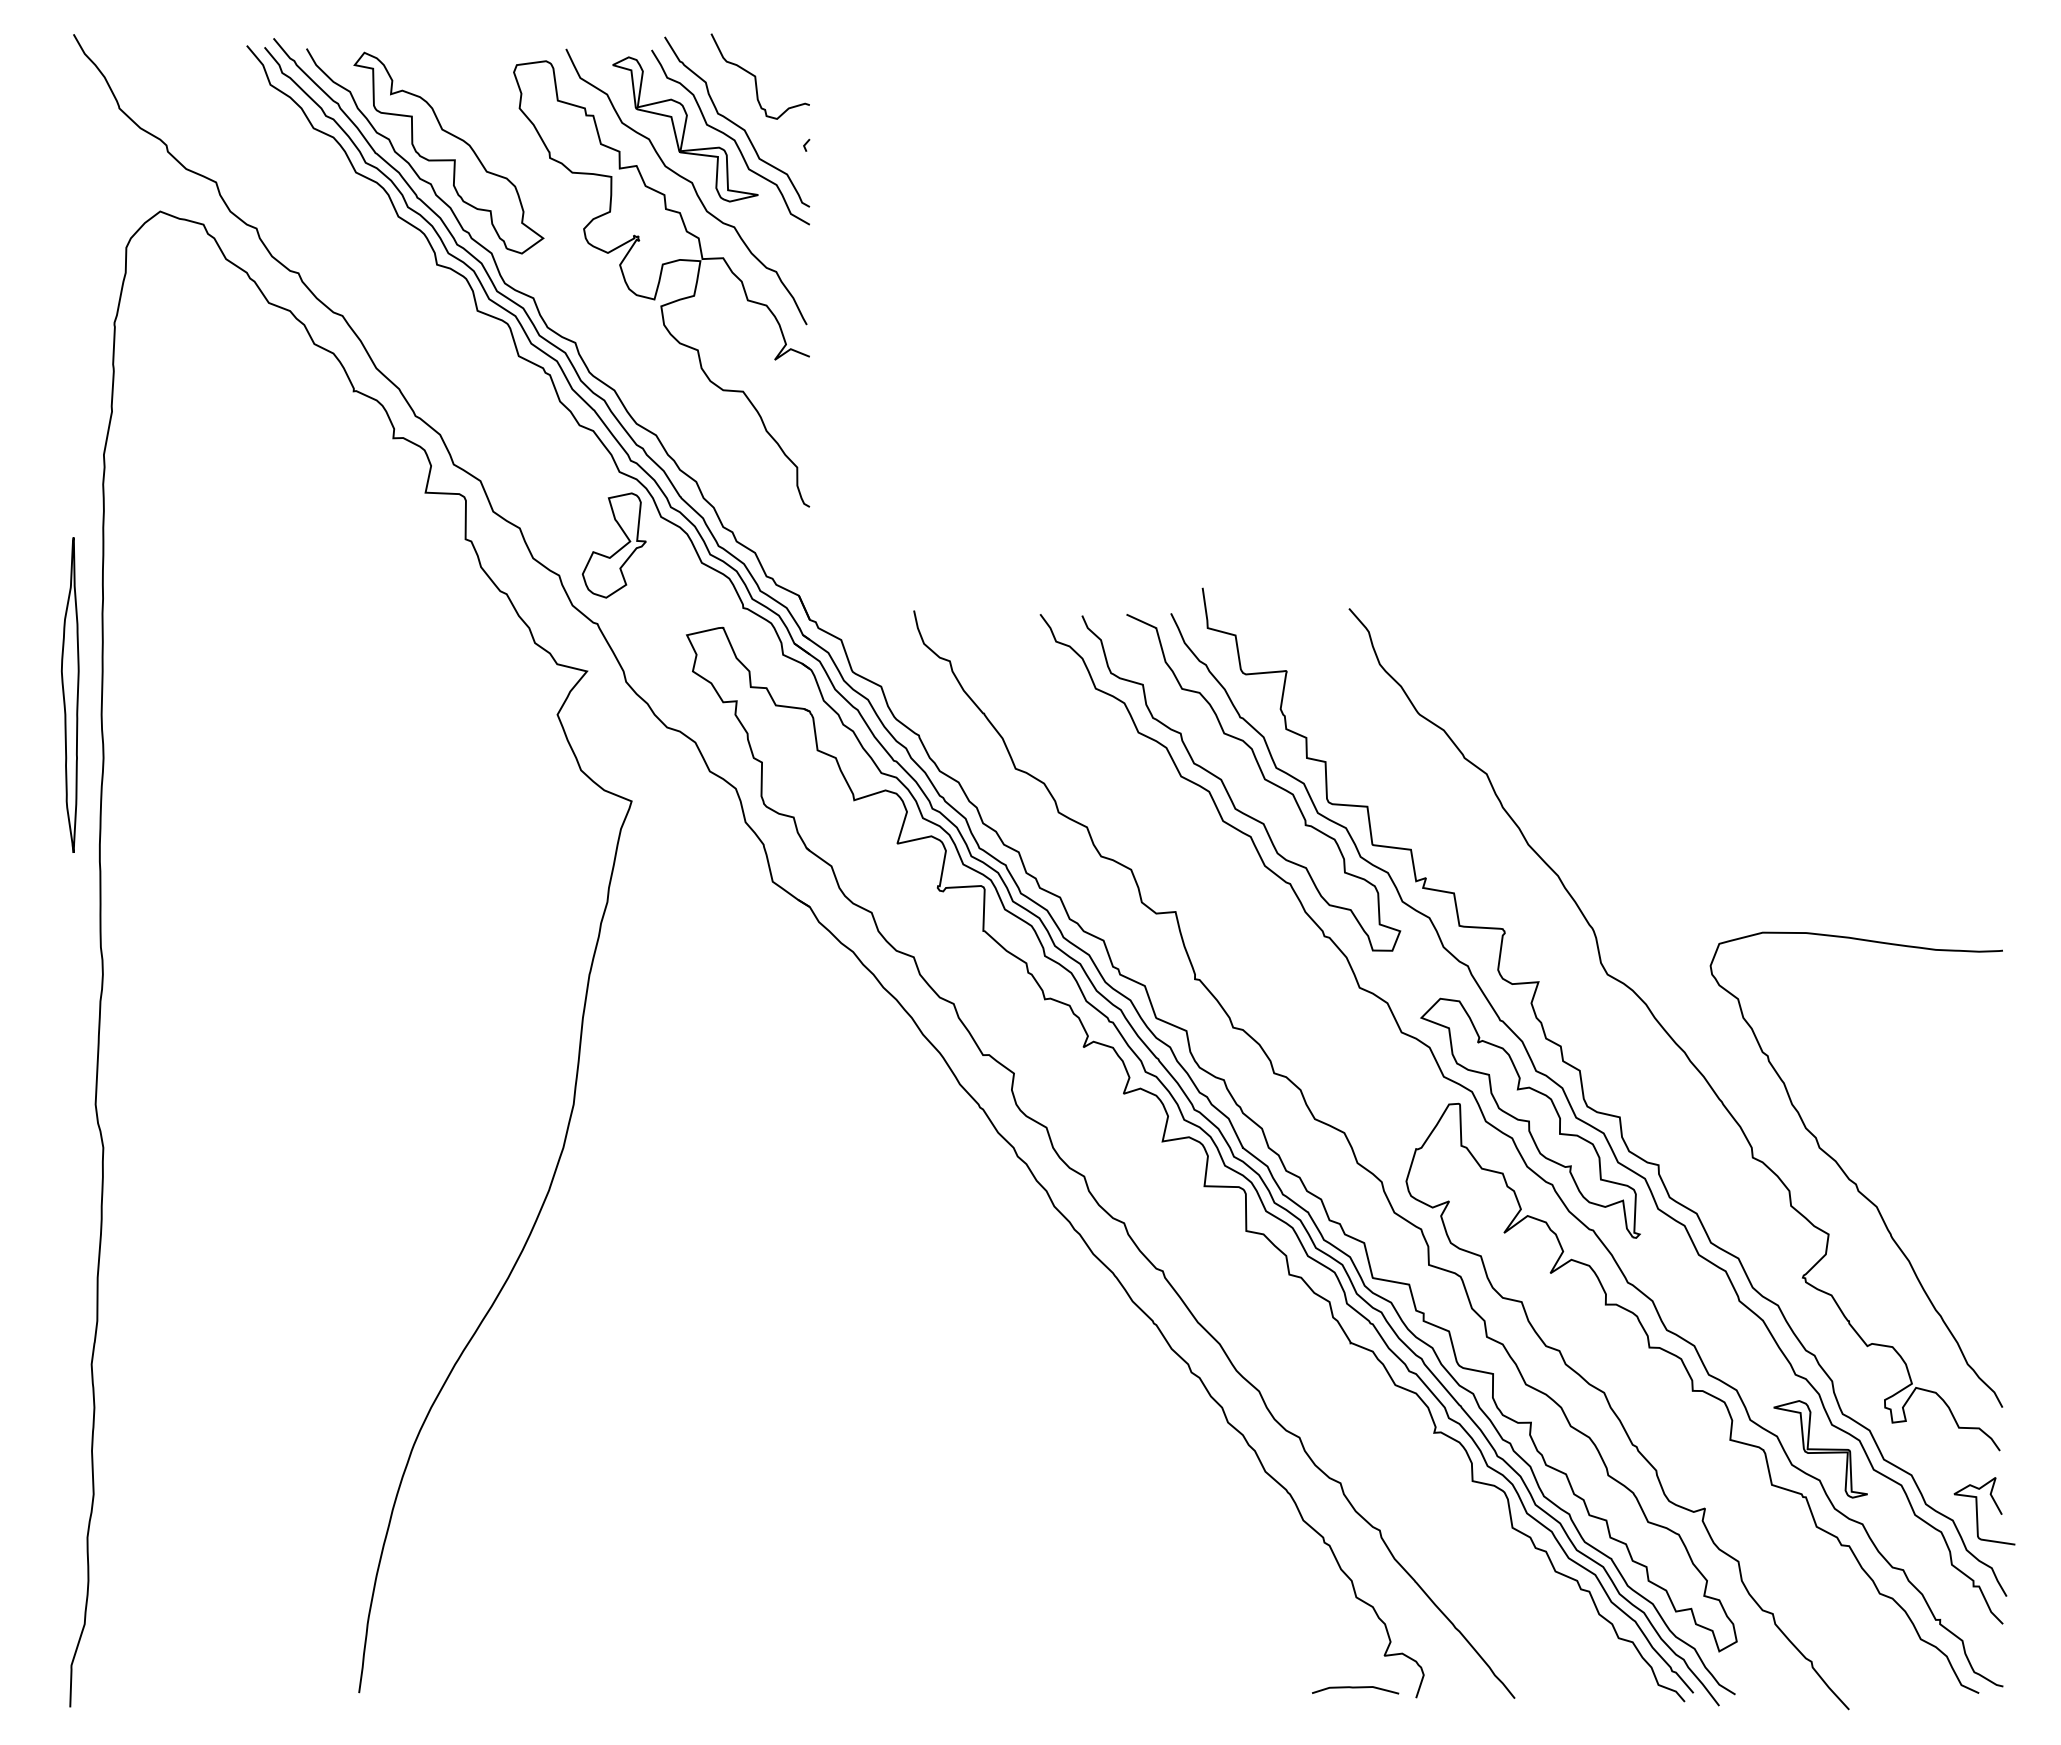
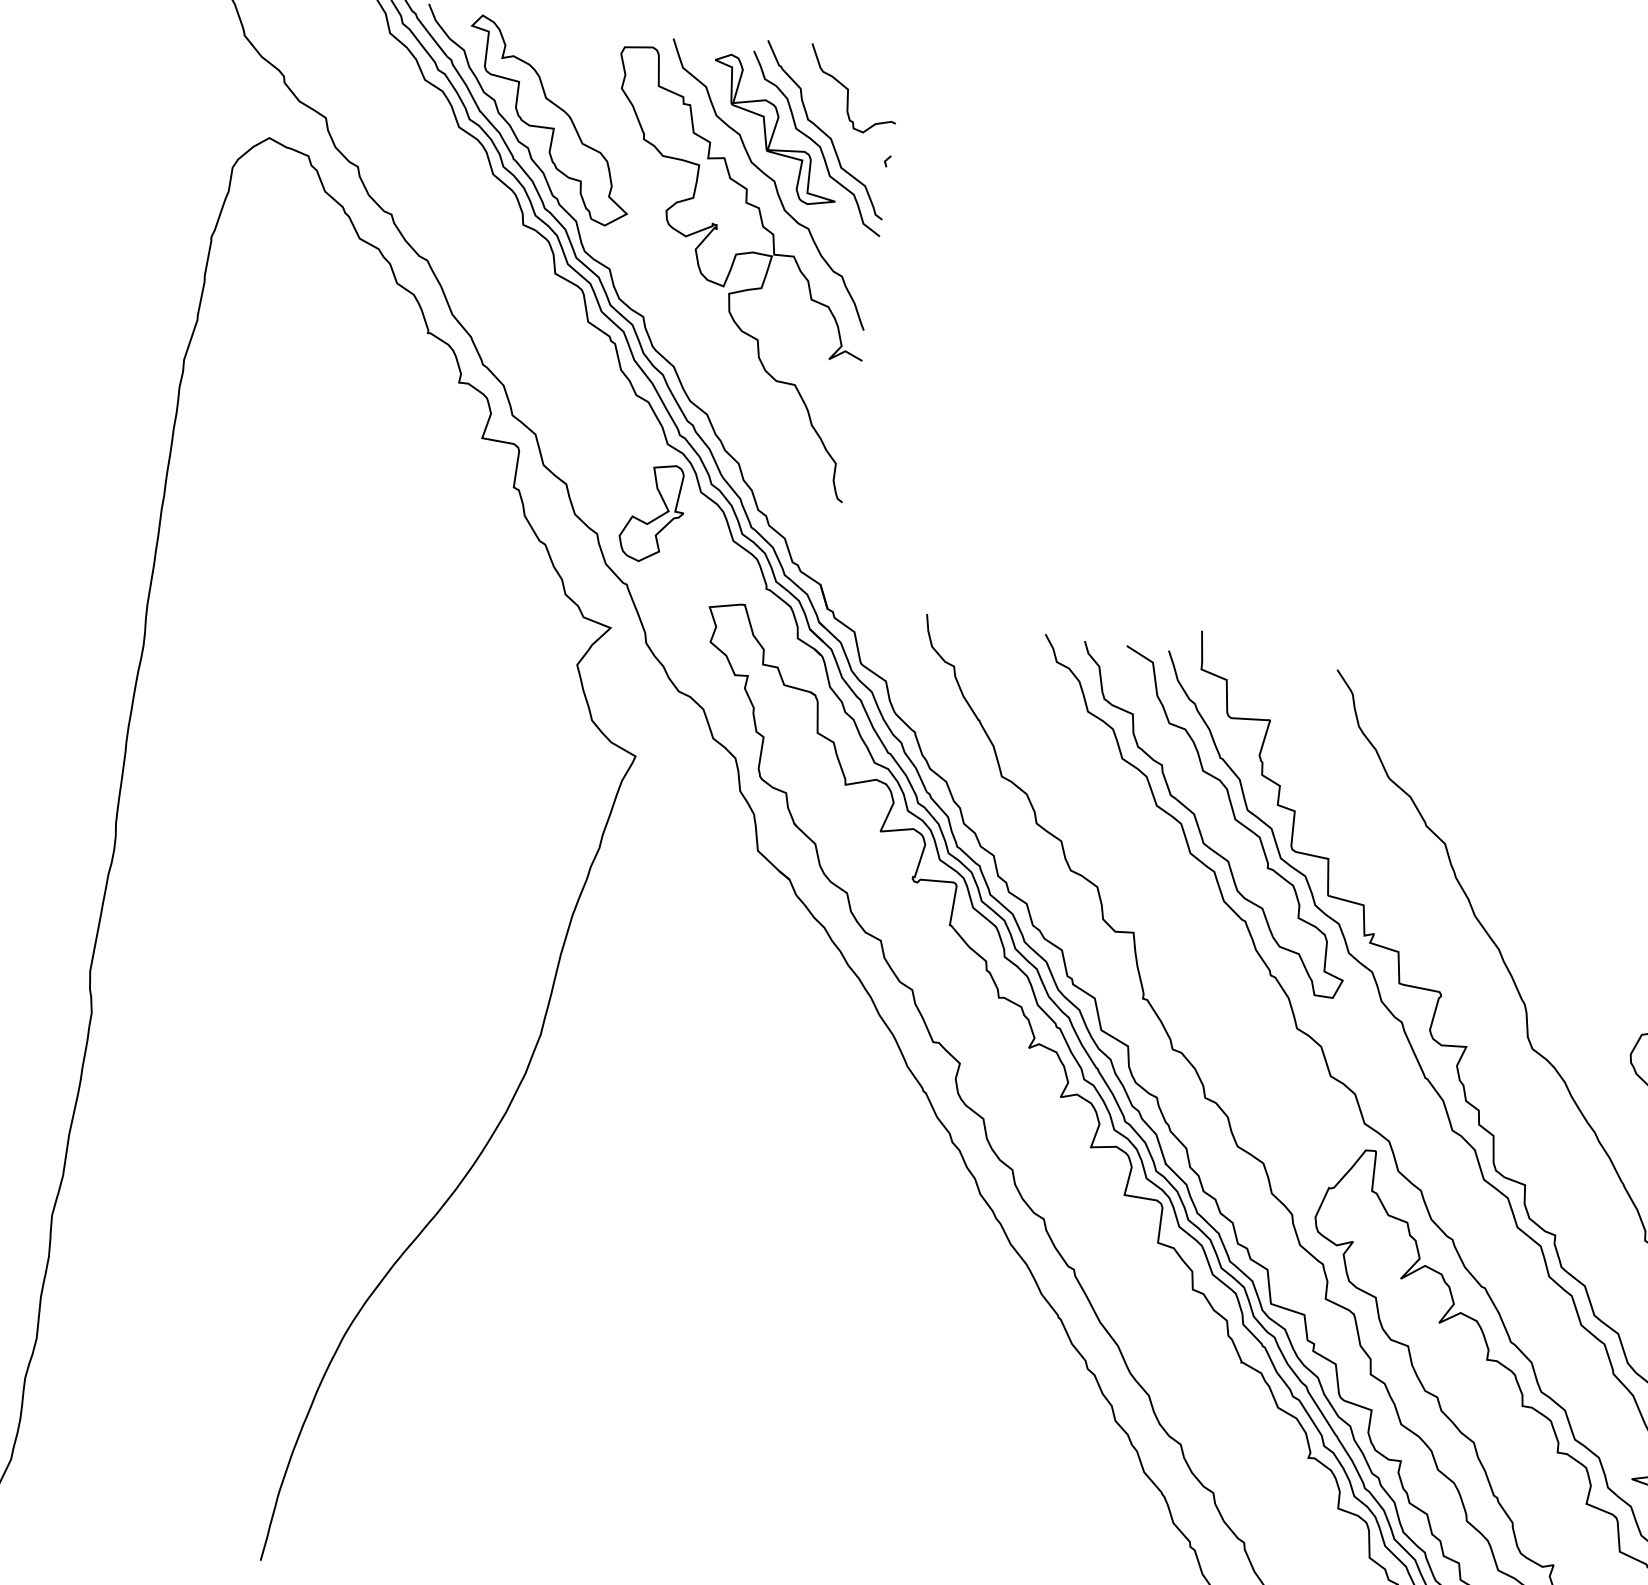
part: (70, 694) -> (120, 581), removed
part: (1530, 1117) -> (1440, 1173), removed

